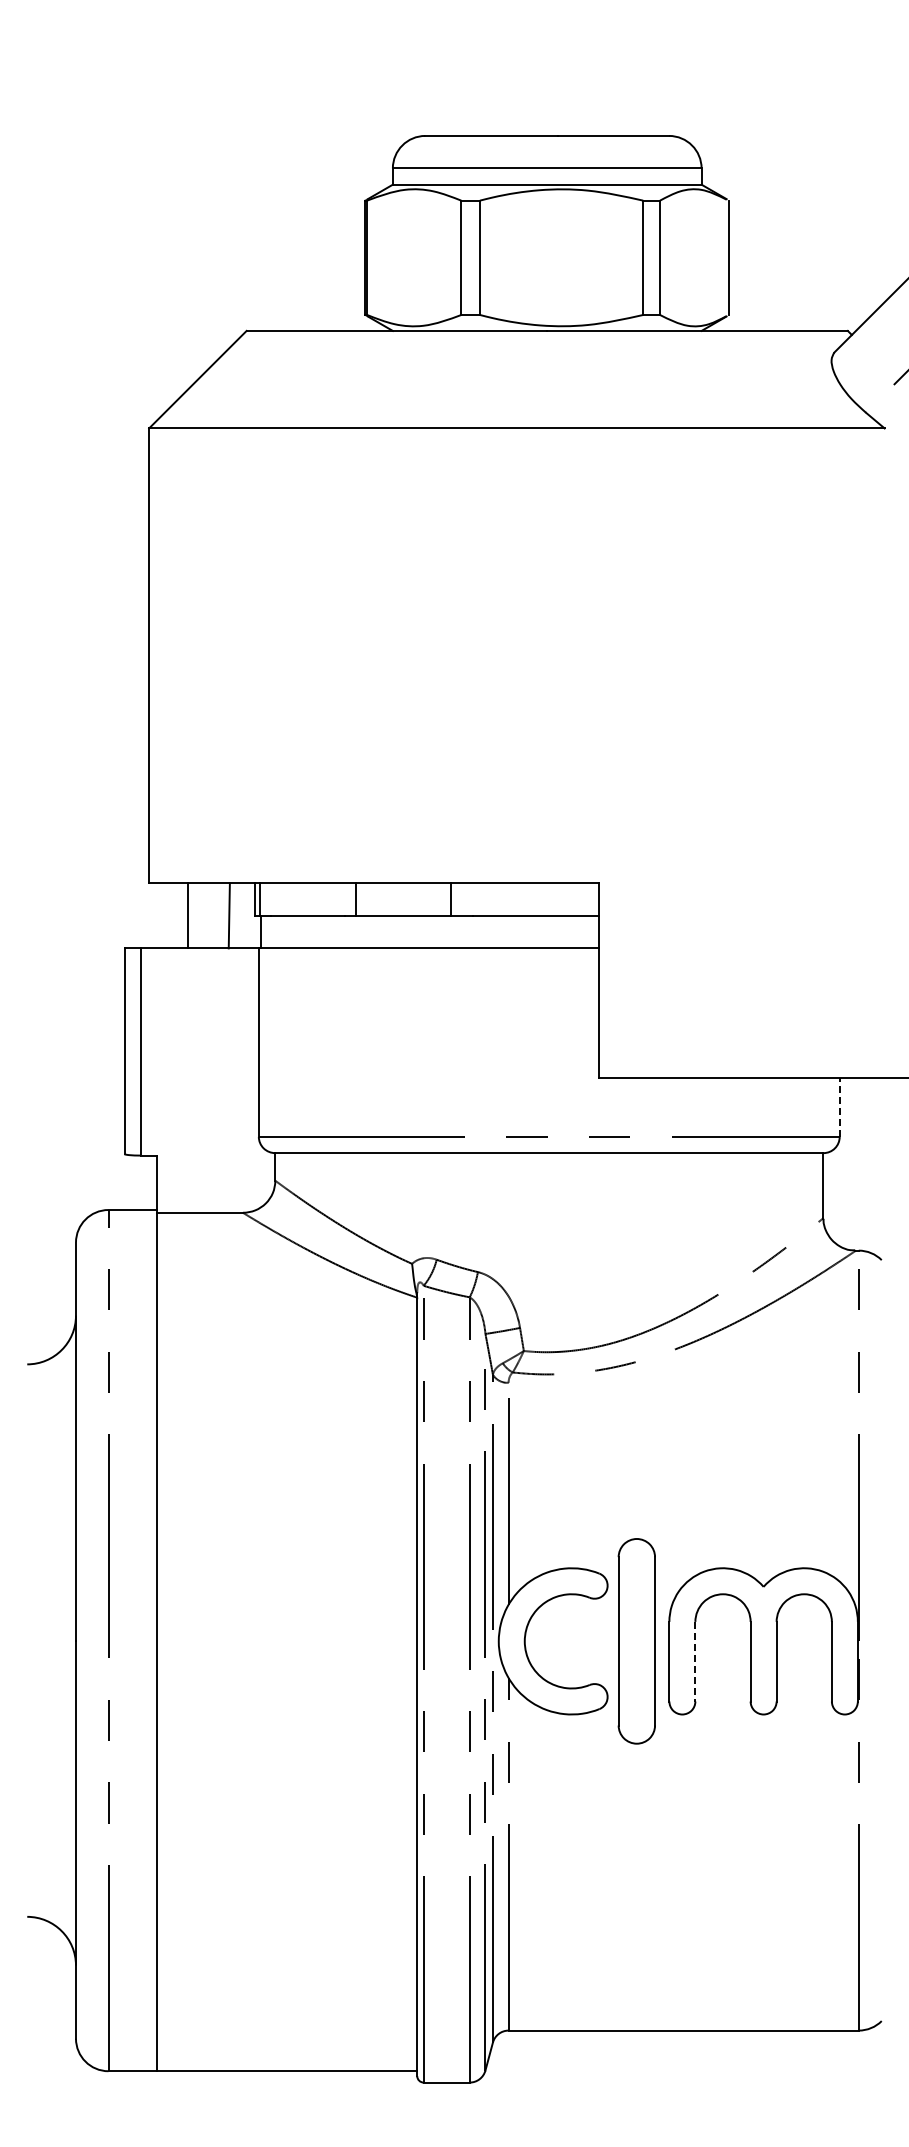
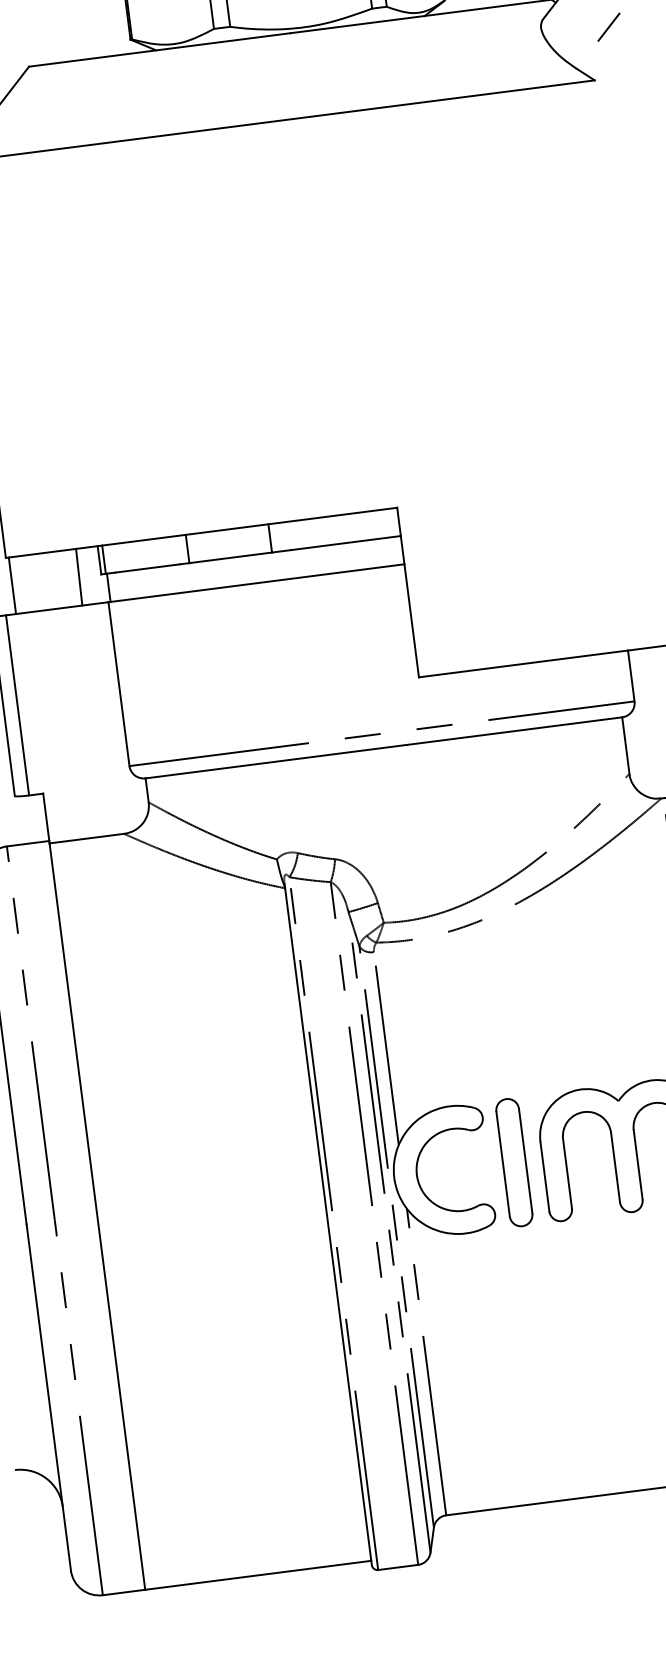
line: (187, 915) -> (12, 585), moved
line: (839, 1107) -> (631, 675), dashed -> solid
part: (636, 1641) -> (514, 1162), size x0.71
line: (695, 1661) -> (567, 1173), dashed -> solid

